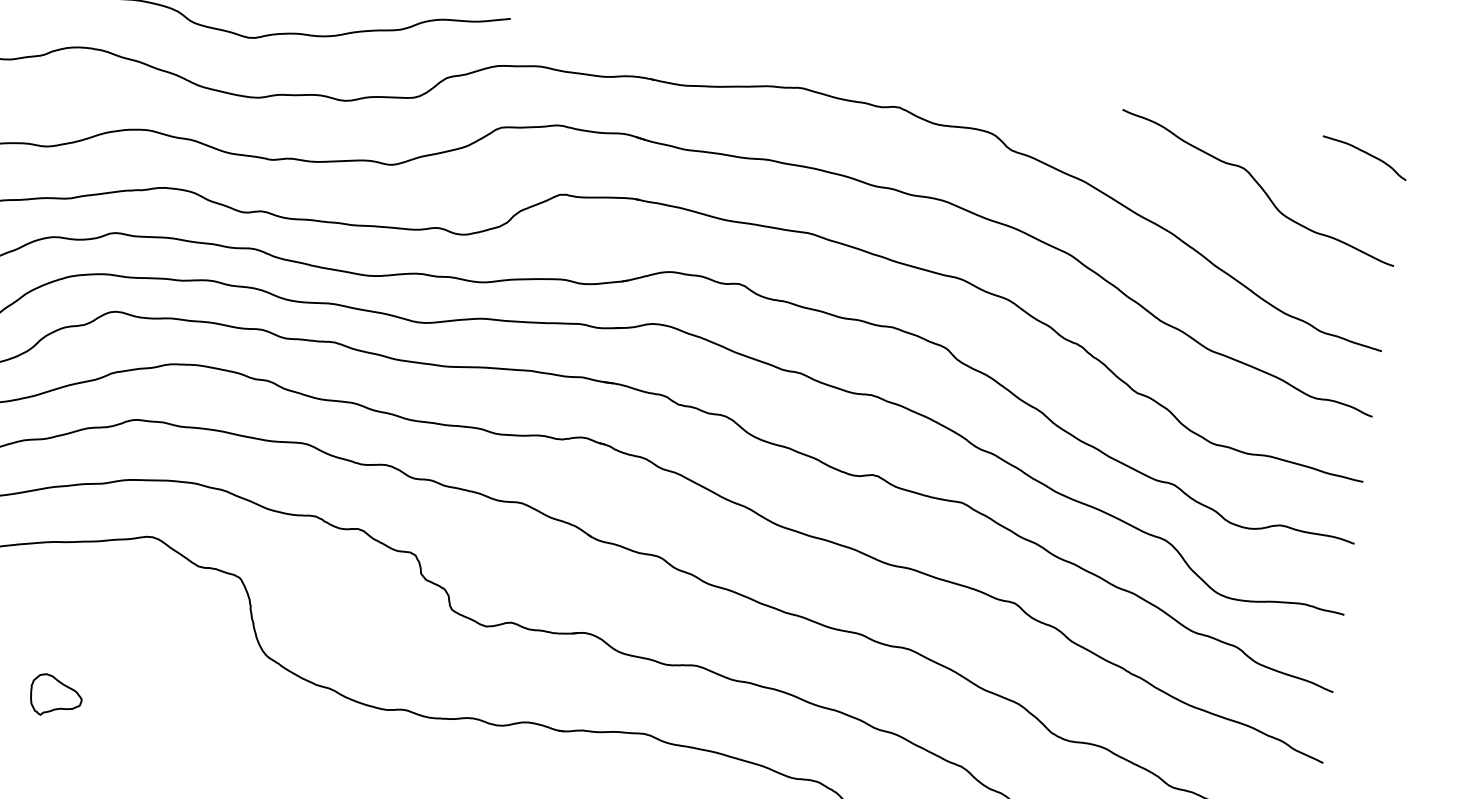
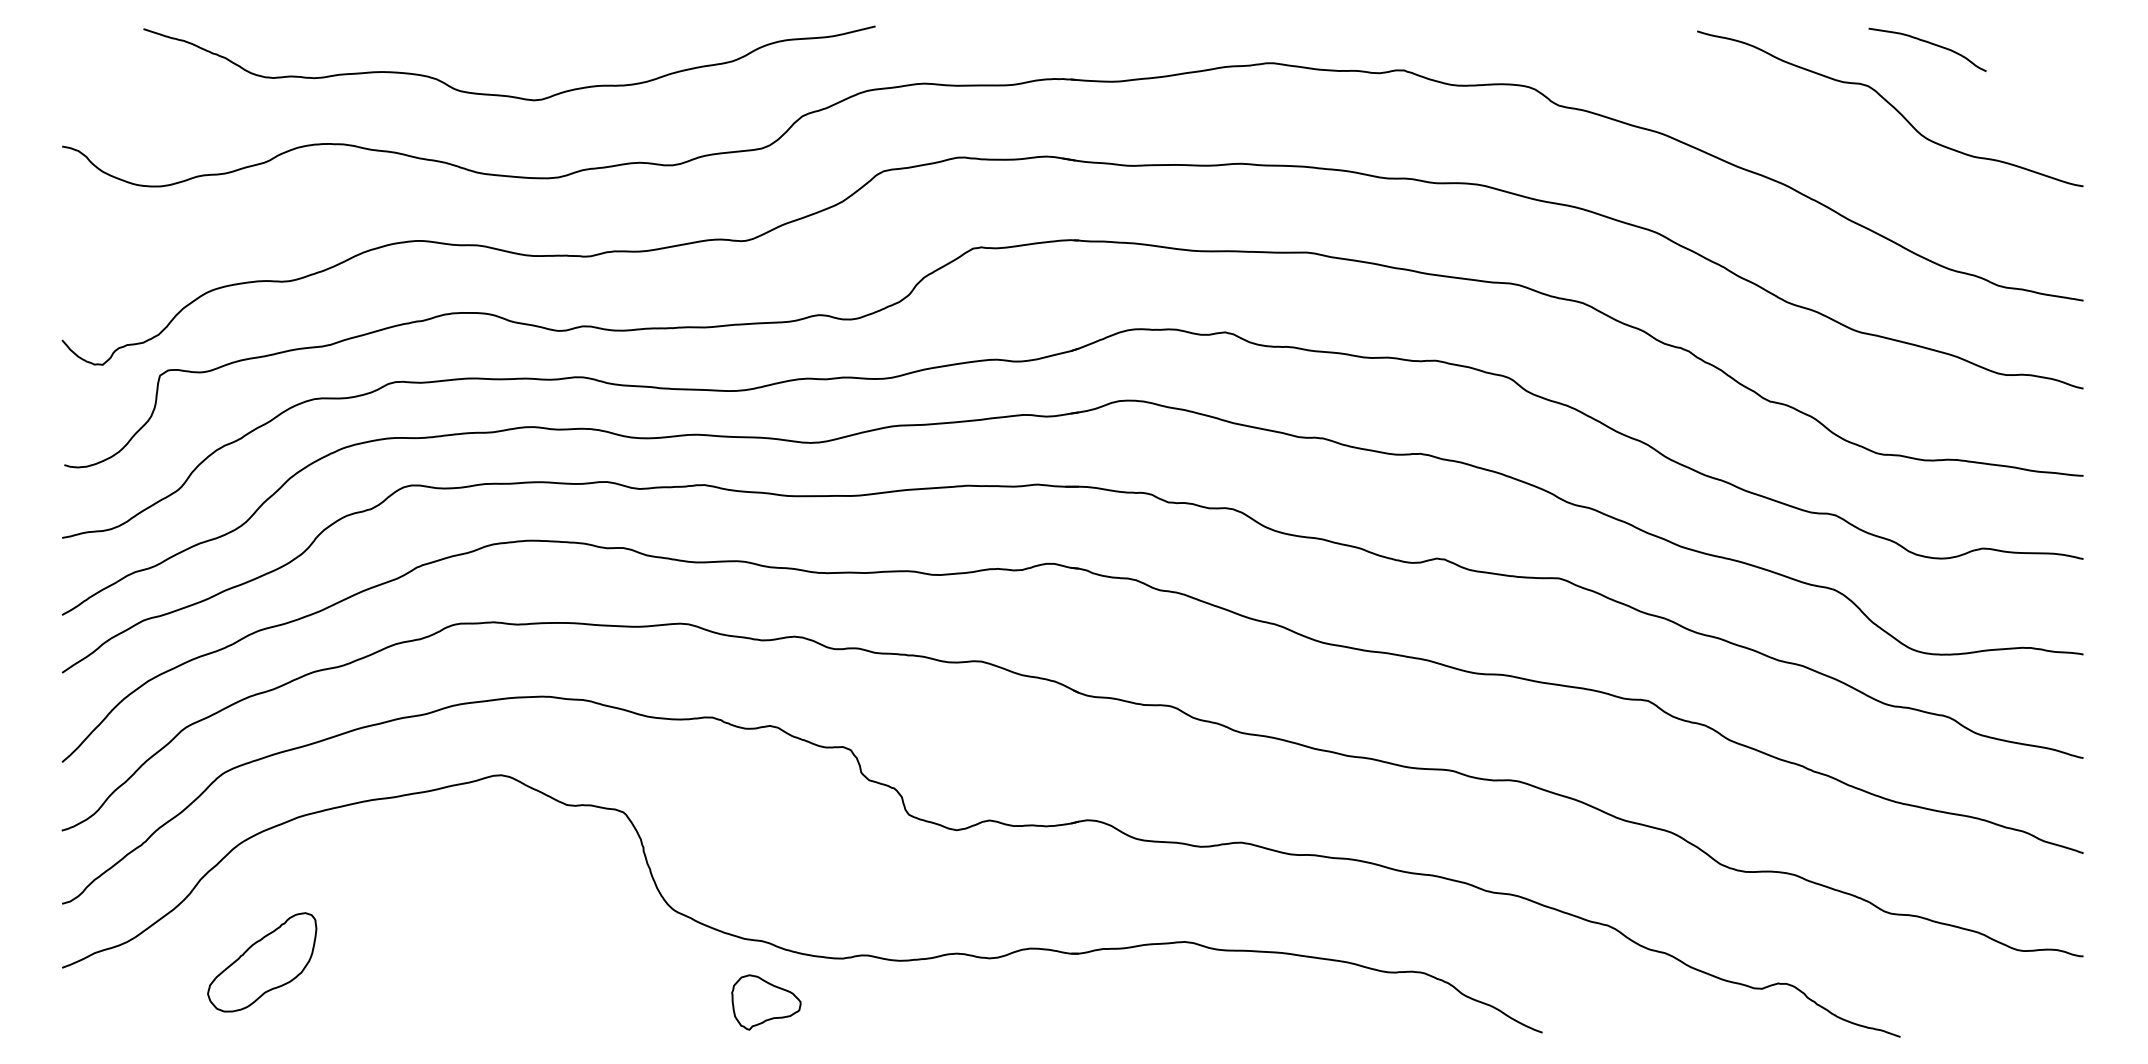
curve: (1367, 154) -> (1930, 44), moved
part: (56, 696) -> (766, 1002), moved

